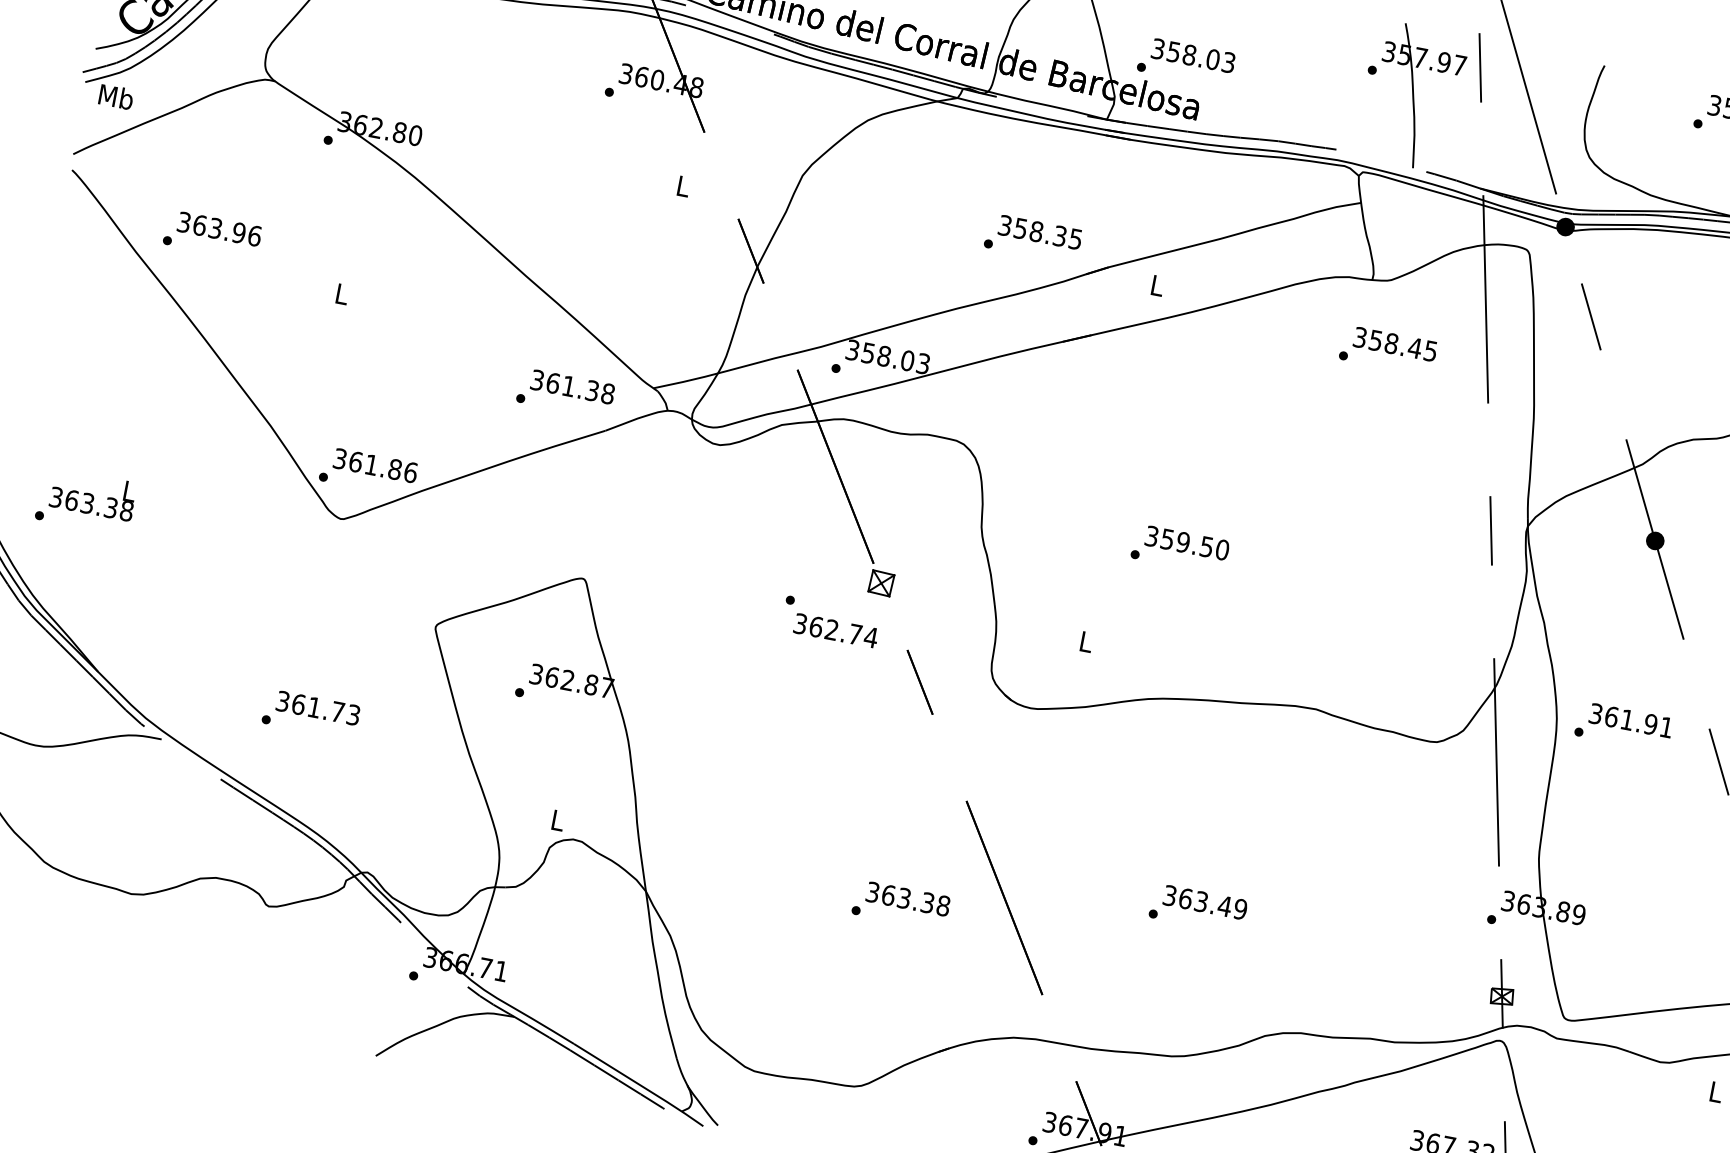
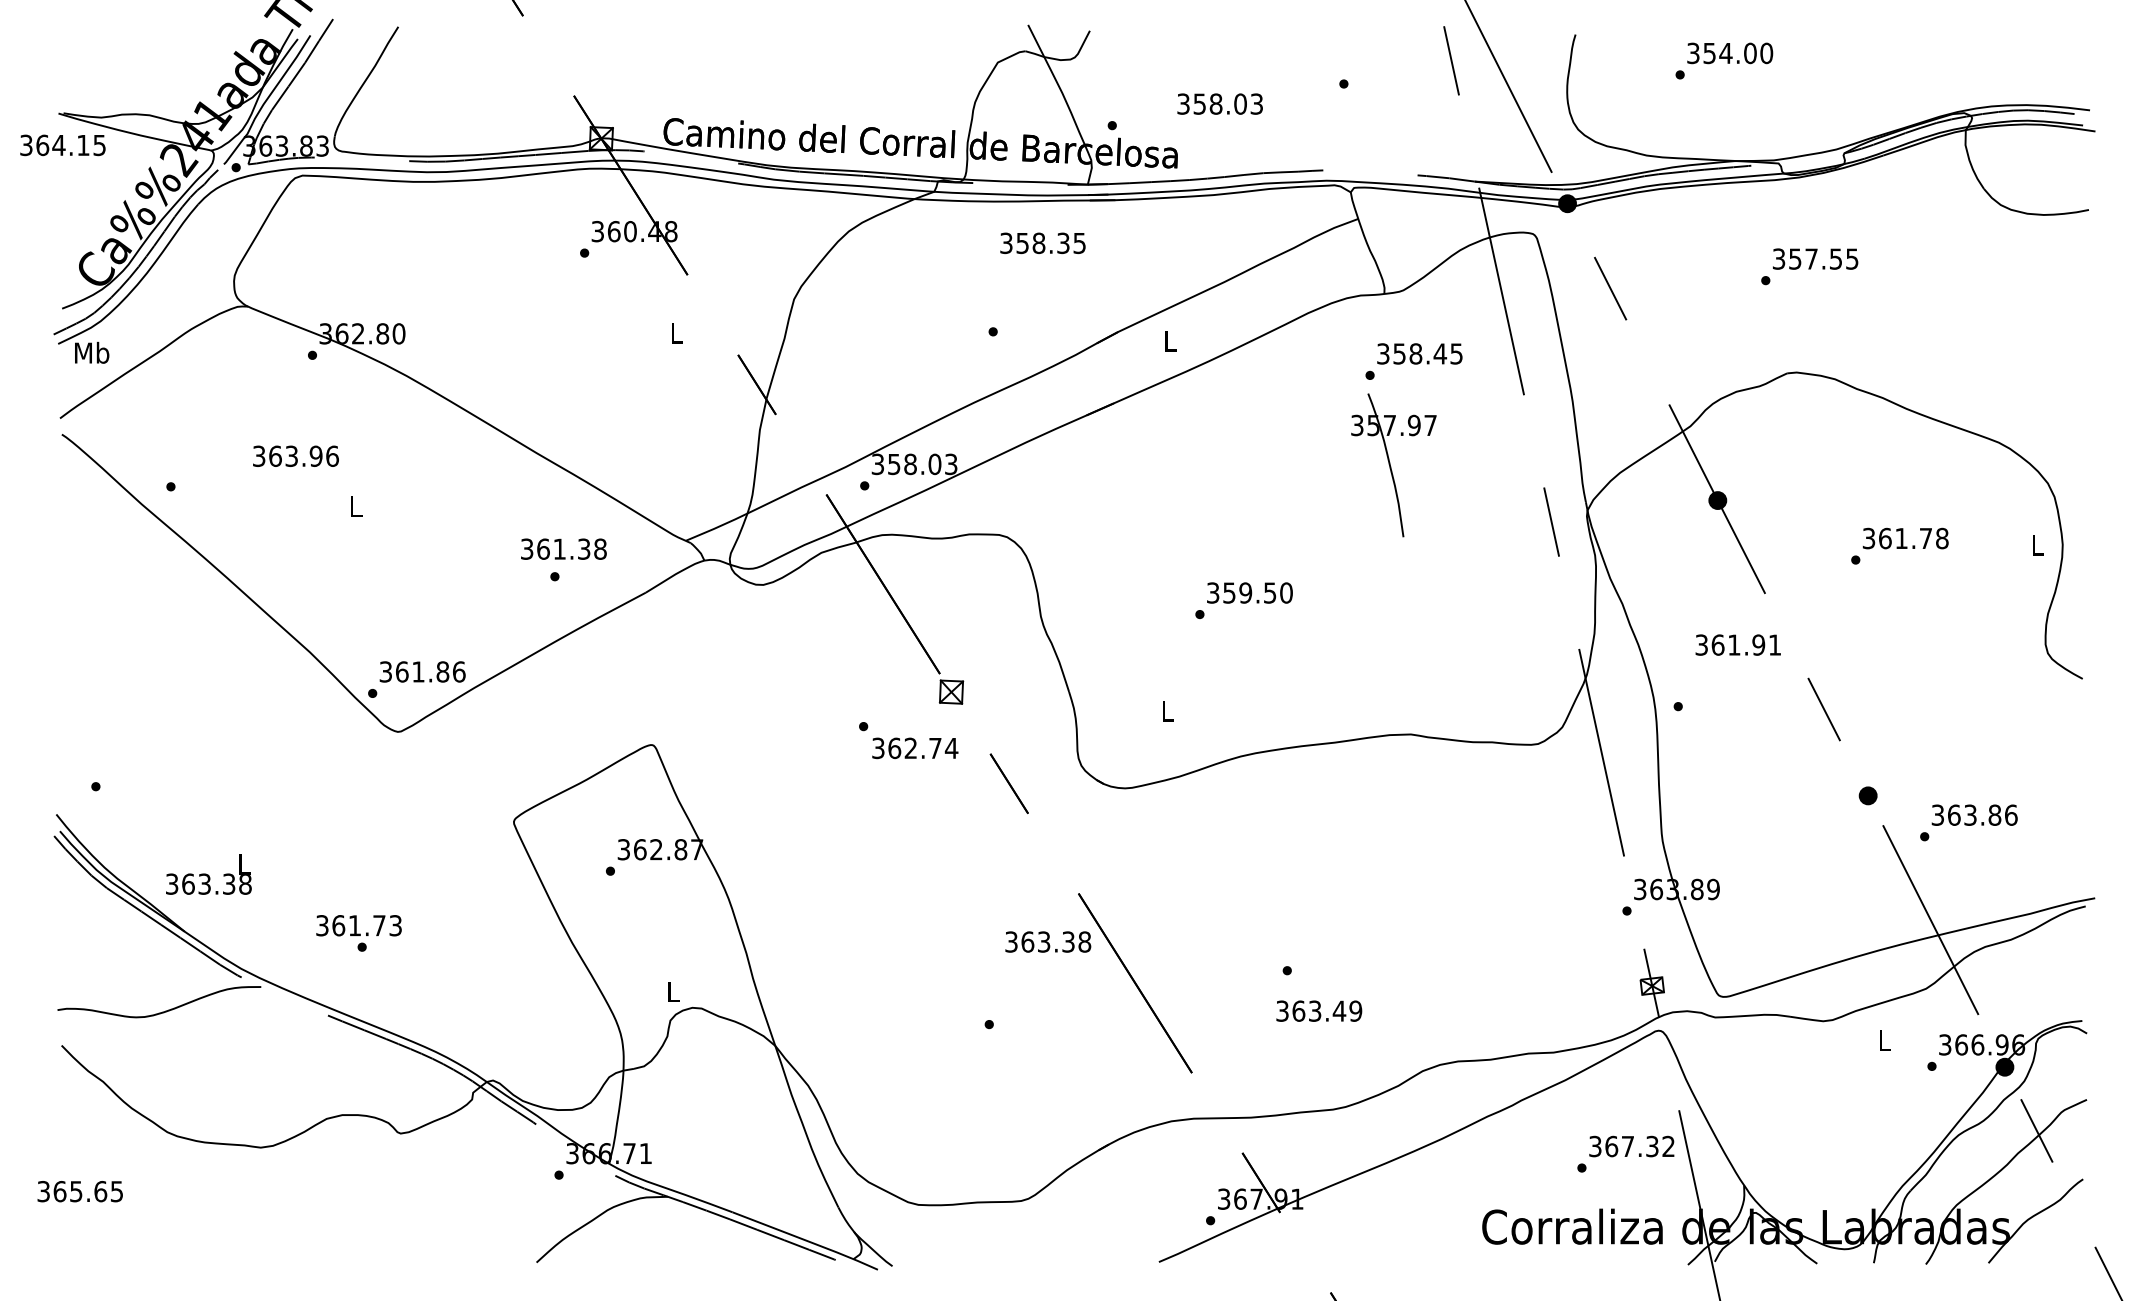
text: (1192, 55) -> (1219, 103), moved
part: (1416, 97) -> (1393, 465), moved
text: (219, 228) -> (295, 455), moved
text: (1039, 232) -> (1042, 243), moved
text: (572, 386) -> (563, 548), moved
text: (93, 494) -> (208, 874), moved
text: (317, 708) -> (358, 925), moved
text: (1630, 719) -> (1737, 644), moved
text: (908, 898) -> (1048, 941), moved
text: (1205, 901) -> (1319, 1010), moved

